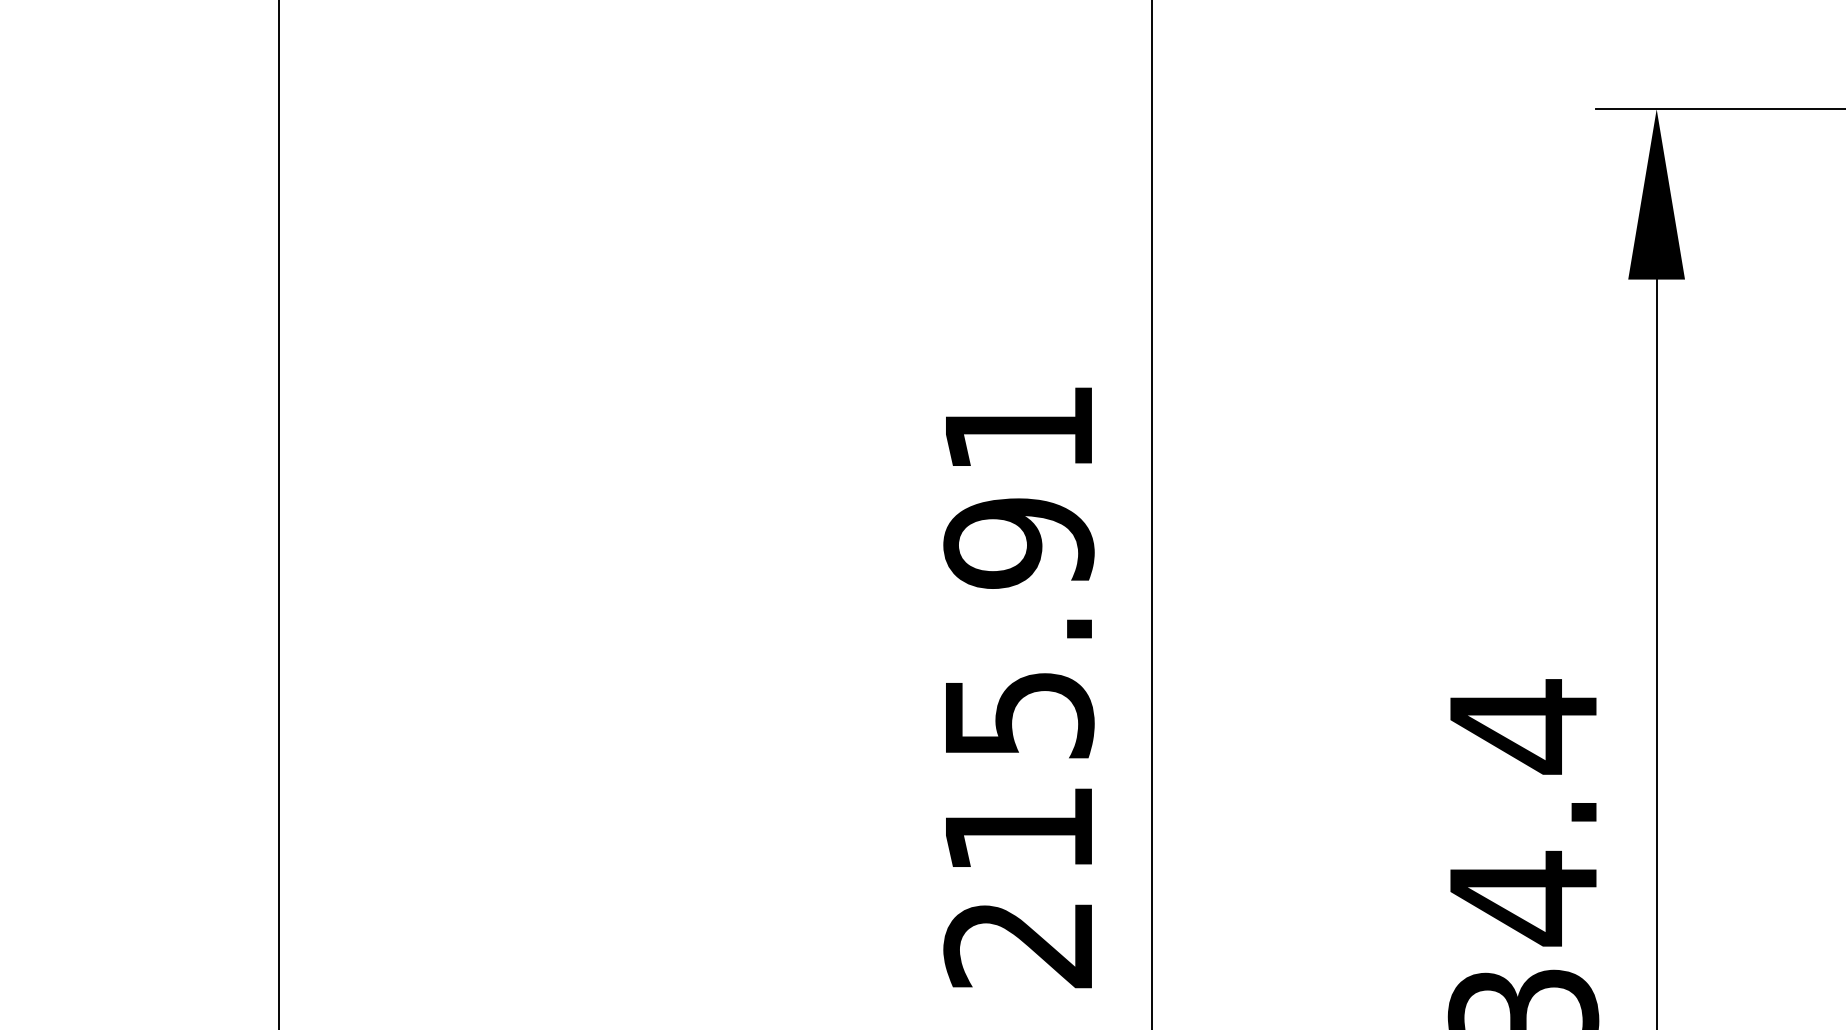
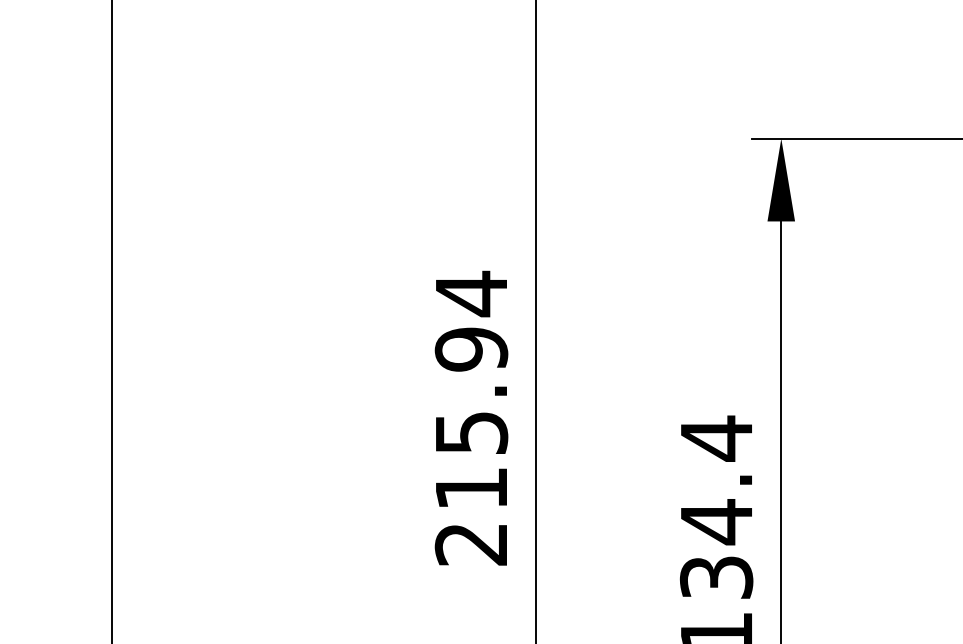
text: (1018, 427) -> (471, 293), 215.91 -> 215.94

